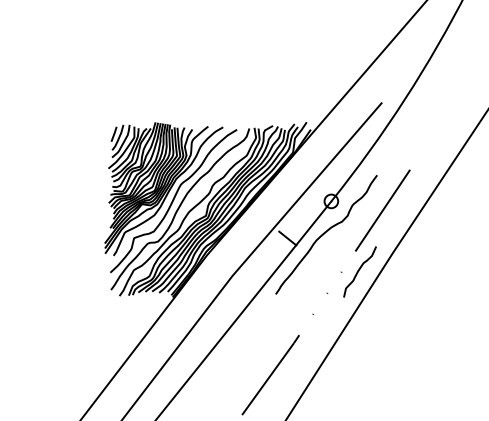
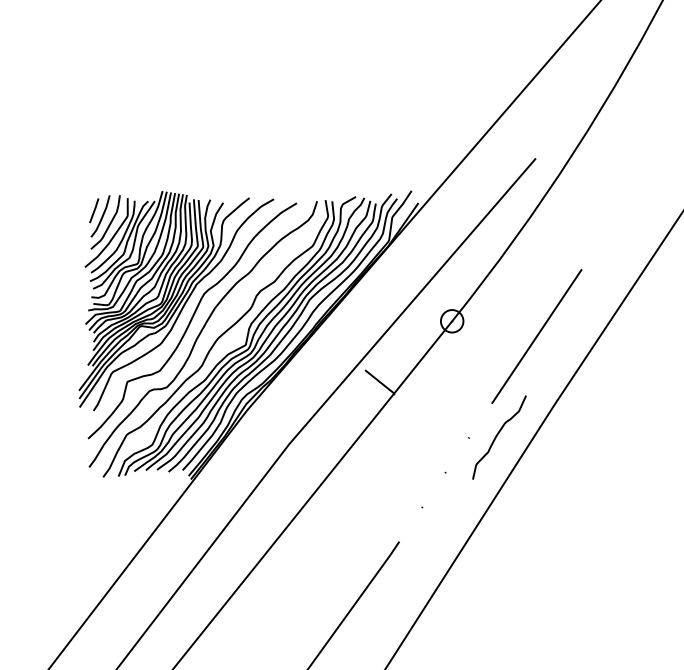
curve: (325, 233) -> (442, 374), removed

